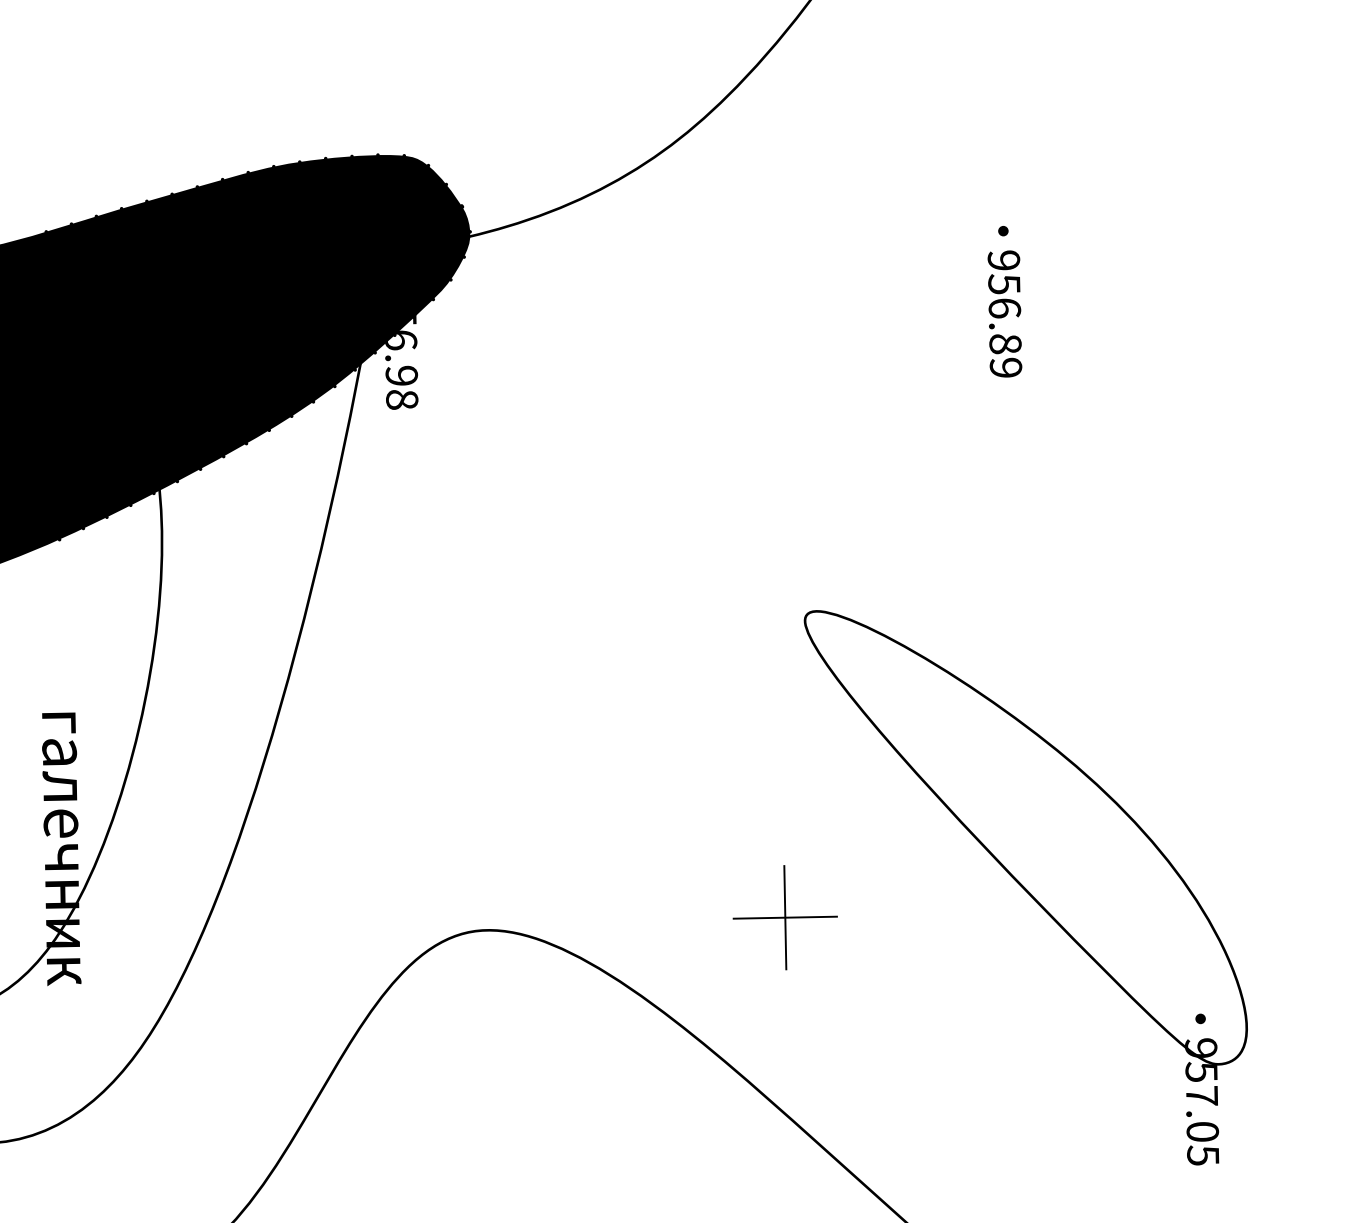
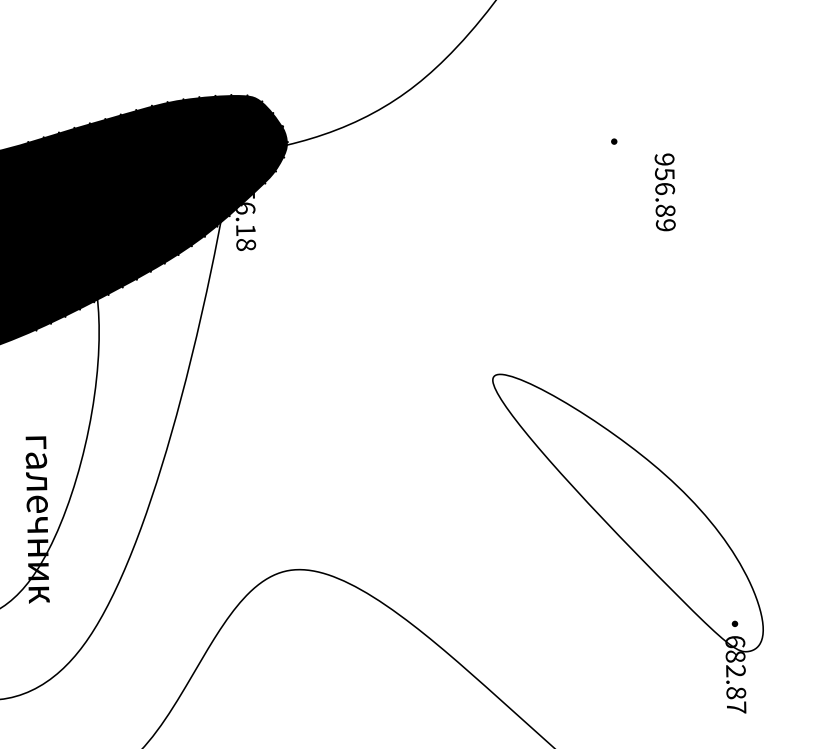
text: (1003, 314) -> (664, 192), moved
text: (401, 376) -> (245, 230), 956.98 -> 956.18
part: (784, 916) -> (480, 561), removed
text: (1201, 1101) -> (735, 674), 957.05 -> 682.87

